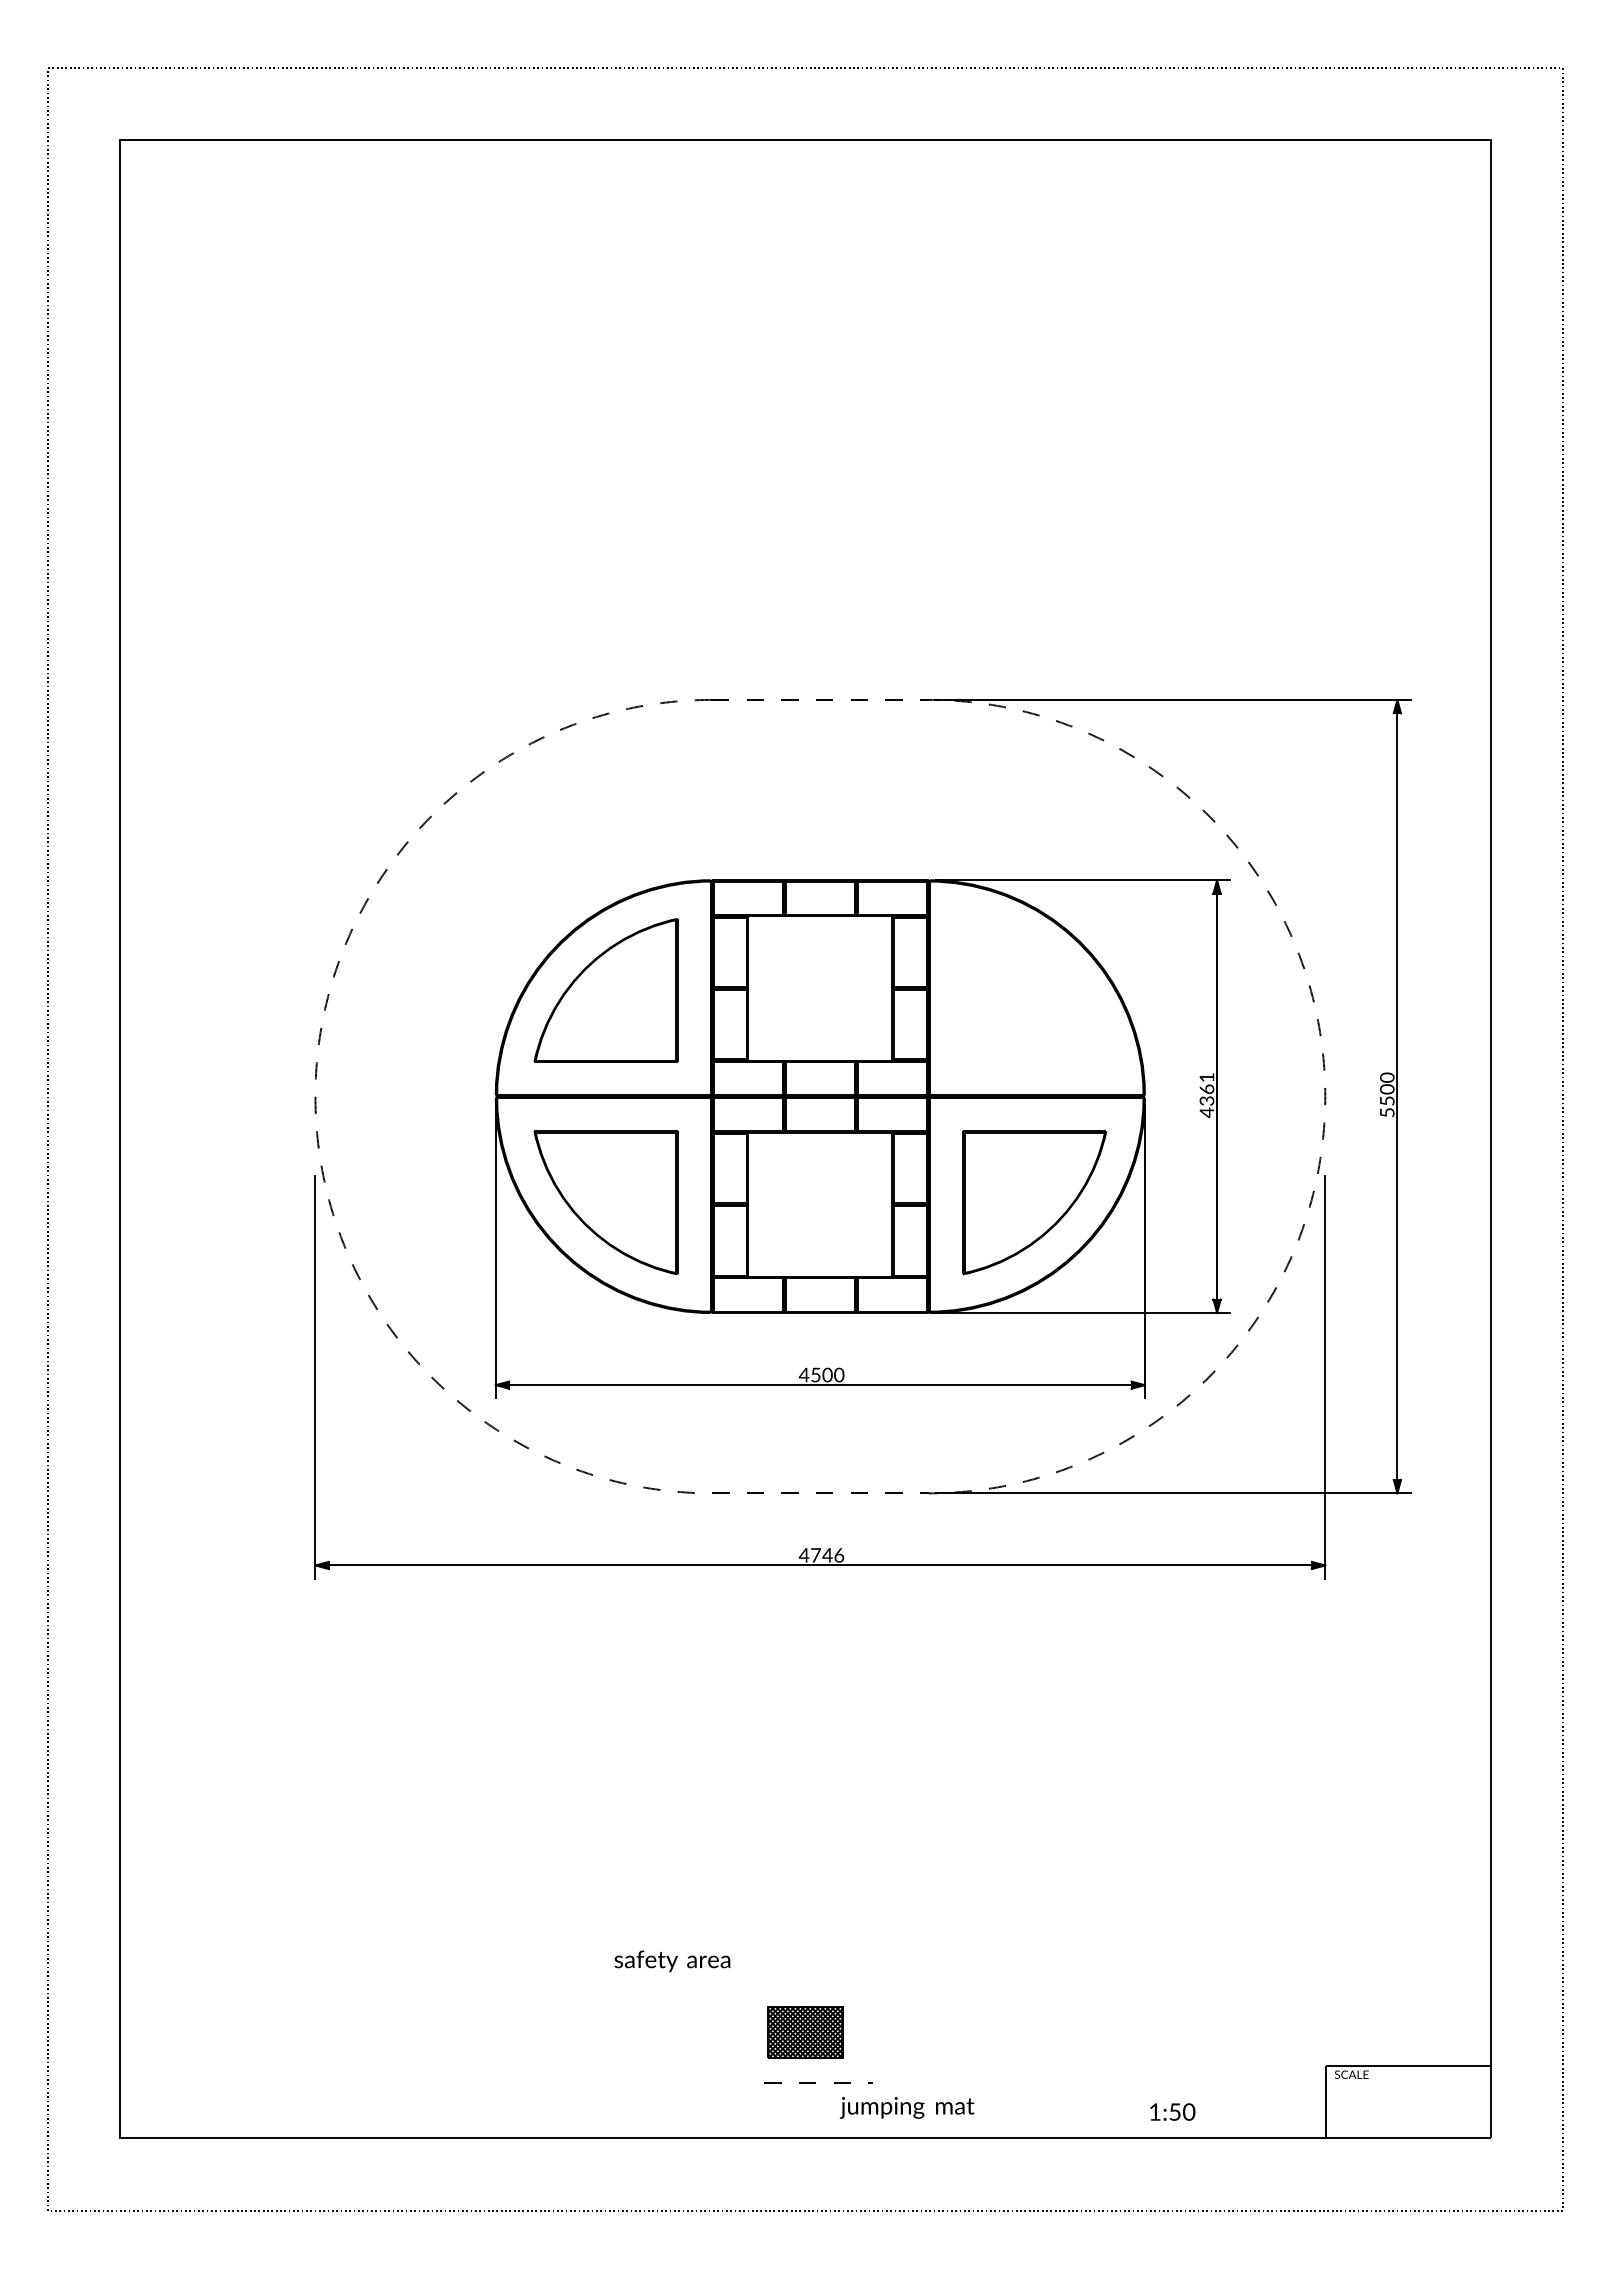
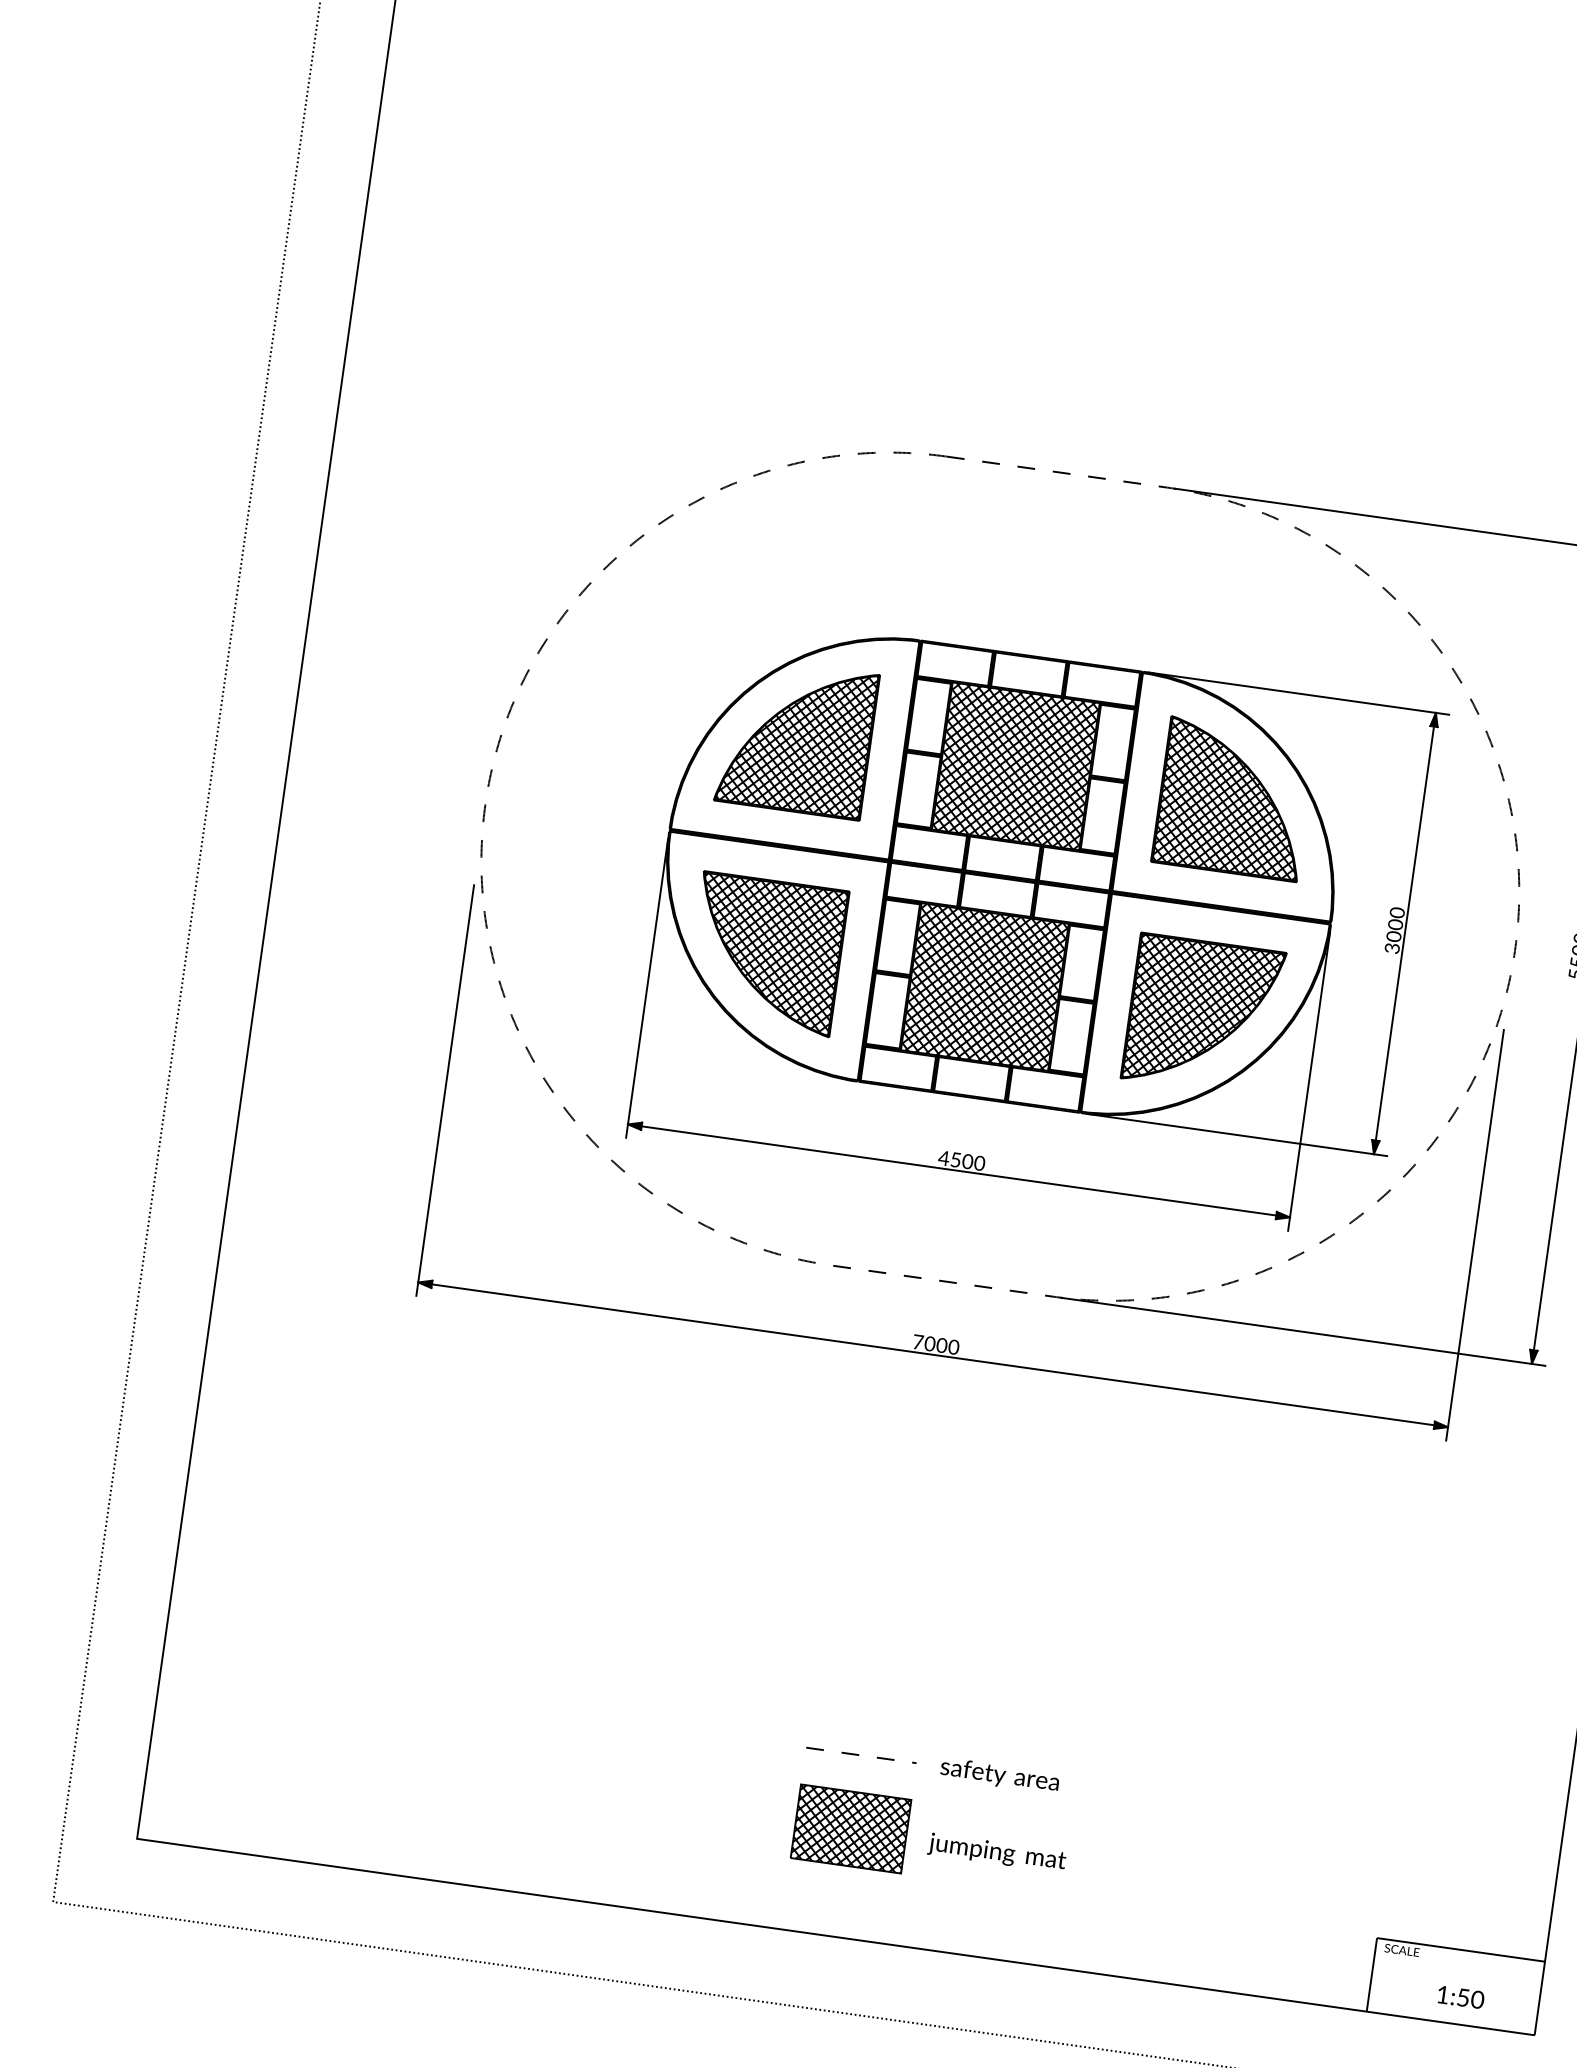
hatch: (820, 988) -> (1015, 766), added
hatch: (606, 990) -> (797, 737), added
part: (1034, 990) -> (1233, 799), added
text: (1206, 1095) -> (1394, 930), 4361 -> 3000
hatch: (606, 1202) -> (767, 954), added
hatch: (1034, 1202) -> (1203, 1015), added
hatch: (820, 1204) -> (985, 986), added
text: (821, 1555) -> (935, 1344), 4746 -> 7000
text: (672, 1961) -> (999, 1776), moved
part: (805, 2032) -> (851, 1828), size x1.43
line: (815, 2082) -> (858, 1754), moved
text: (906, 2107) -> (996, 1852), moved
text: (1172, 2111) -> (1460, 1996), moved

